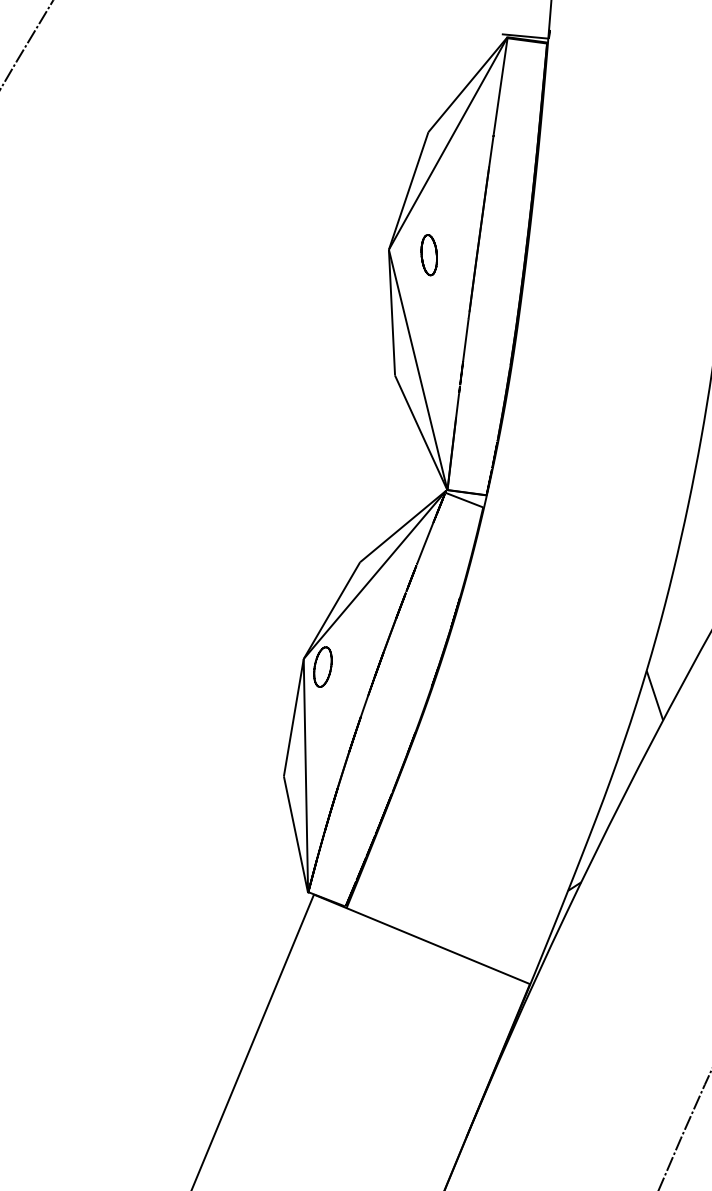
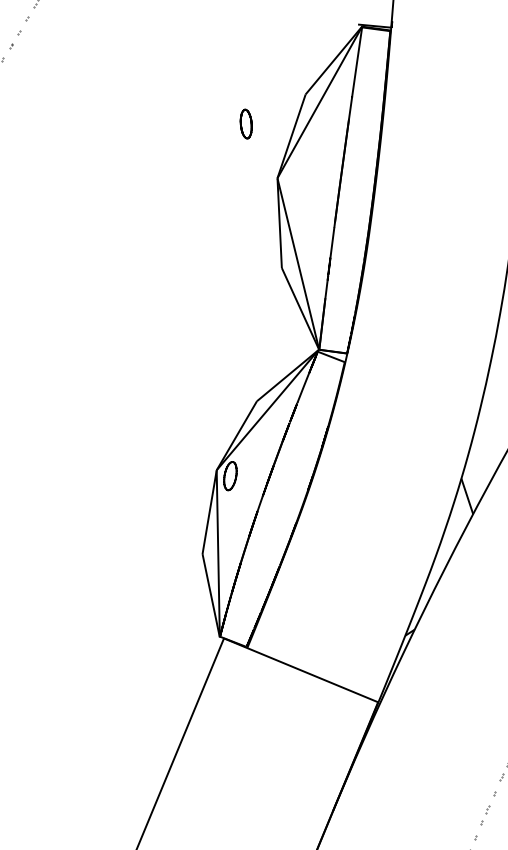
part: (428, 254) -> (245, 123), moved

